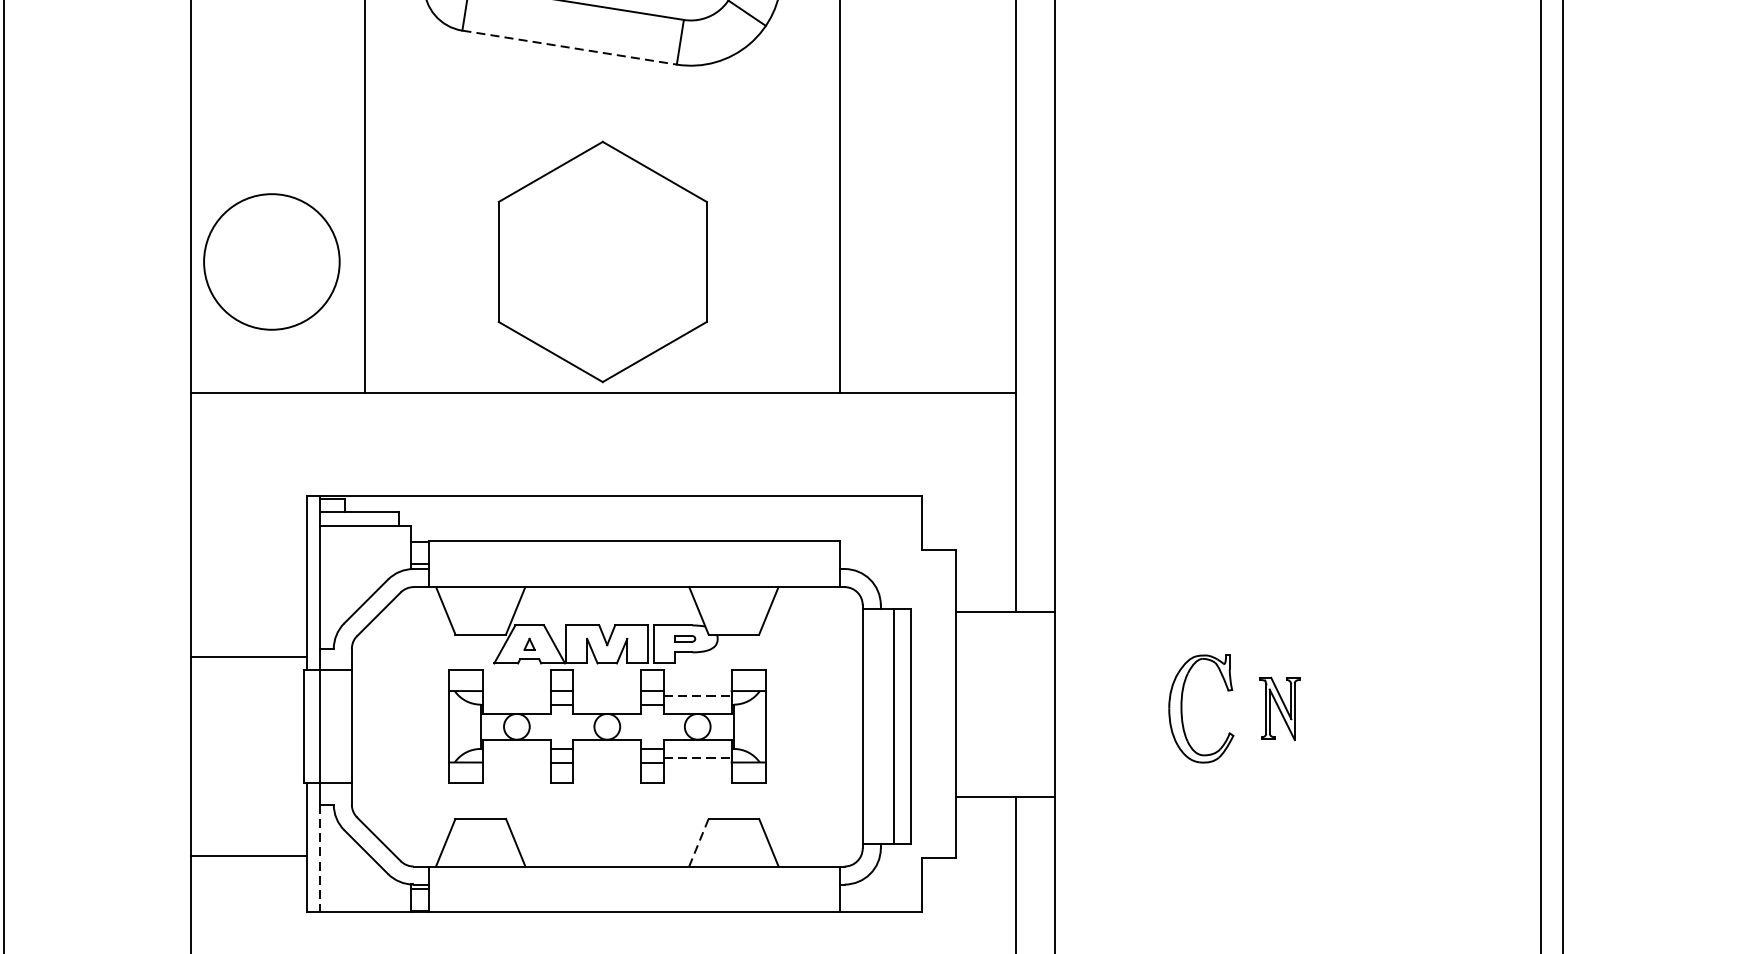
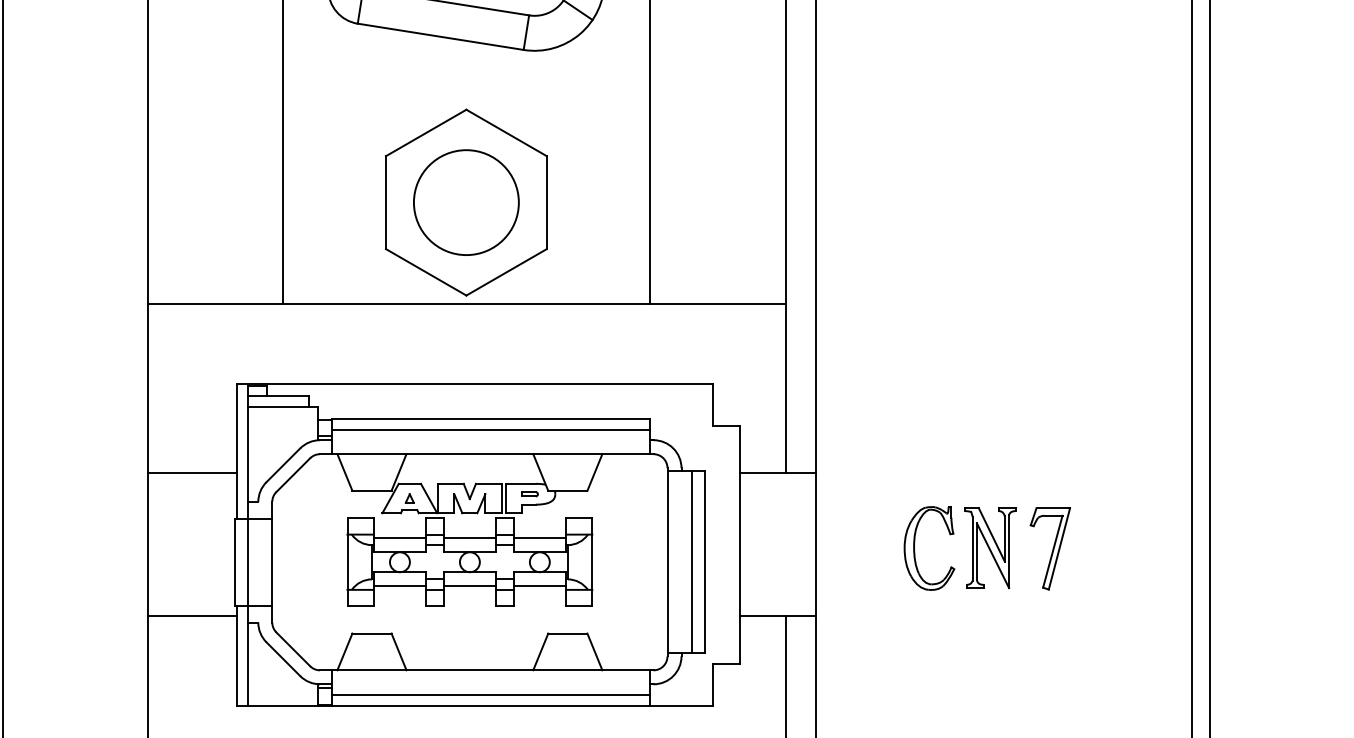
line: (569, 47) -> (440, 36), dashed -> solid
circle: (272, 261) -> (466, 202), moved
line: (633, 555) -> (490, 429), added
line: (248, 657) -> (192, 473), moved
line: (516, 696) -> (399, 538), added
line: (606, 696) -> (469, 538), added
line: (698, 696) -> (540, 538), dashed -> solid
part: (1280, 709) -> (990, 548), size x1.67
part: (1356, 709) -> (1049, 548), added
line: (516, 758) -> (399, 586), added
line: (606, 758) -> (469, 586), added
line: (698, 758) -> (540, 586), dashed -> solid
line: (698, 842) -> (540, 651), dashed -> solid
line: (248, 856) -> (192, 616), moved
line: (319, 858) -> (247, 664), dashed -> solid
line: (633, 897) -> (490, 694), added

